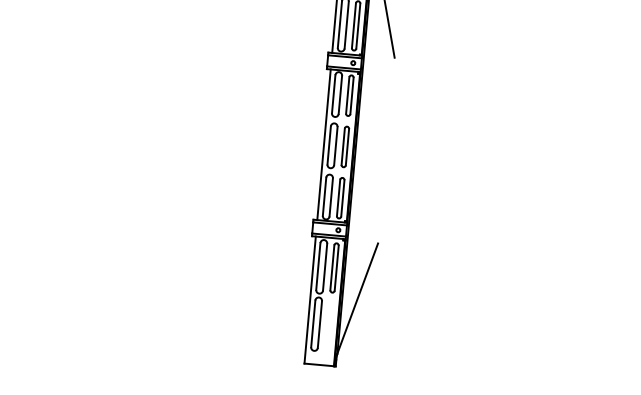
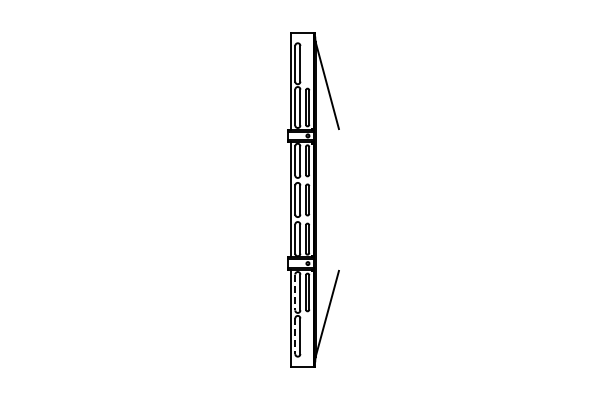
line: (318, 266) -> (295, 292), solid -> dashed
line: (313, 324) -> (295, 336), solid -> dashed

